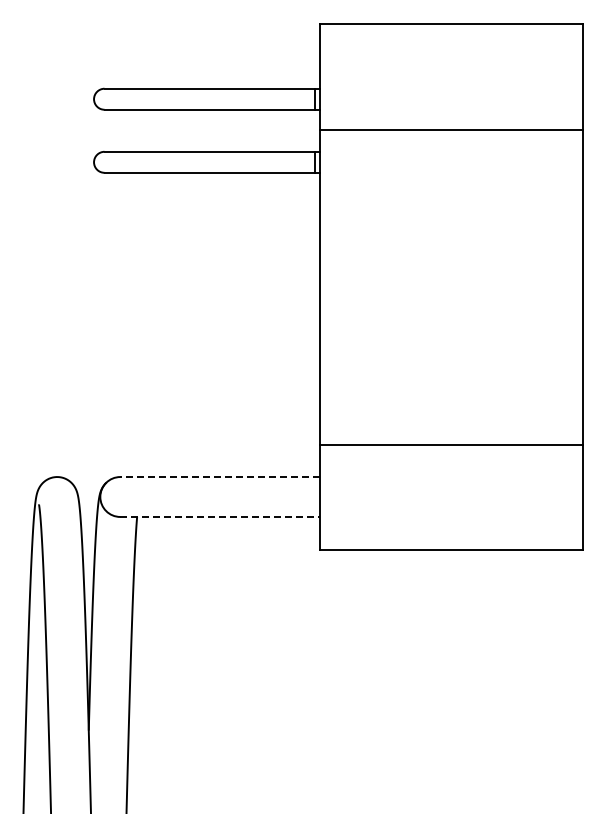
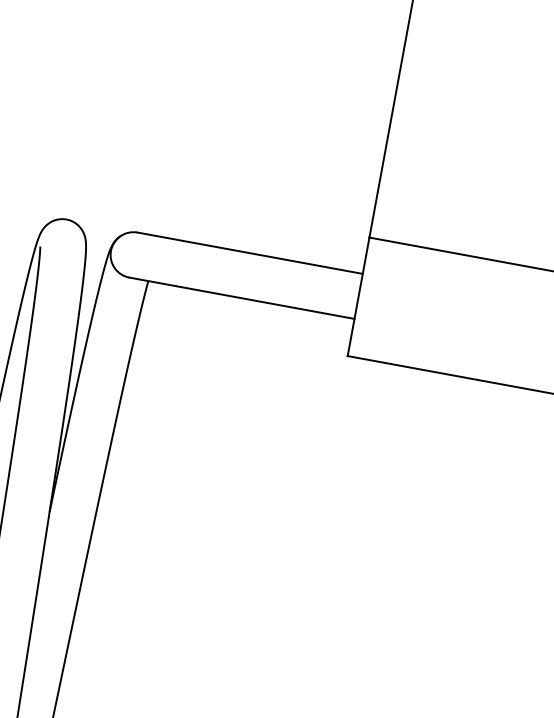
line: (220, 477) -> (250, 253), dashed -> solid
line: (220, 516) -> (242, 297), dashed -> solid

